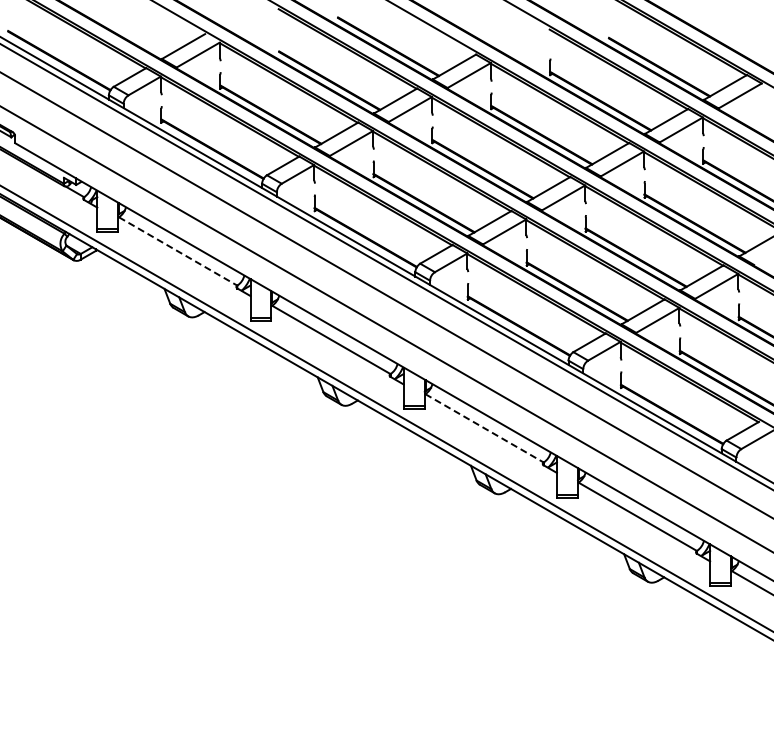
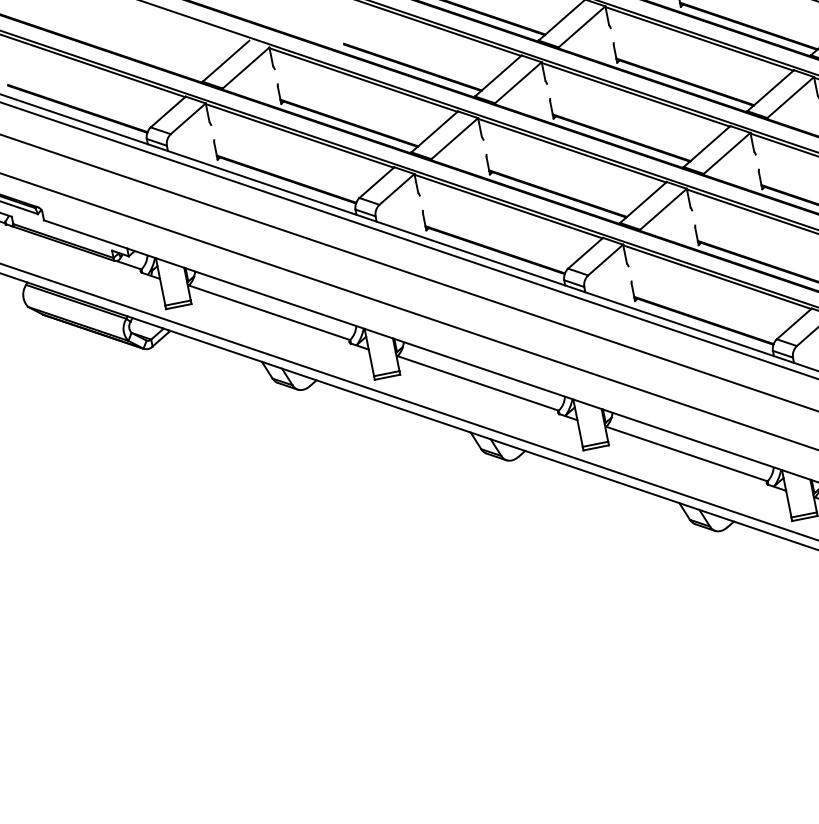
line: (178, 251) -> (269, 312), dashed -> solid
line: (484, 428) -> (686, 454), dashed -> solid

